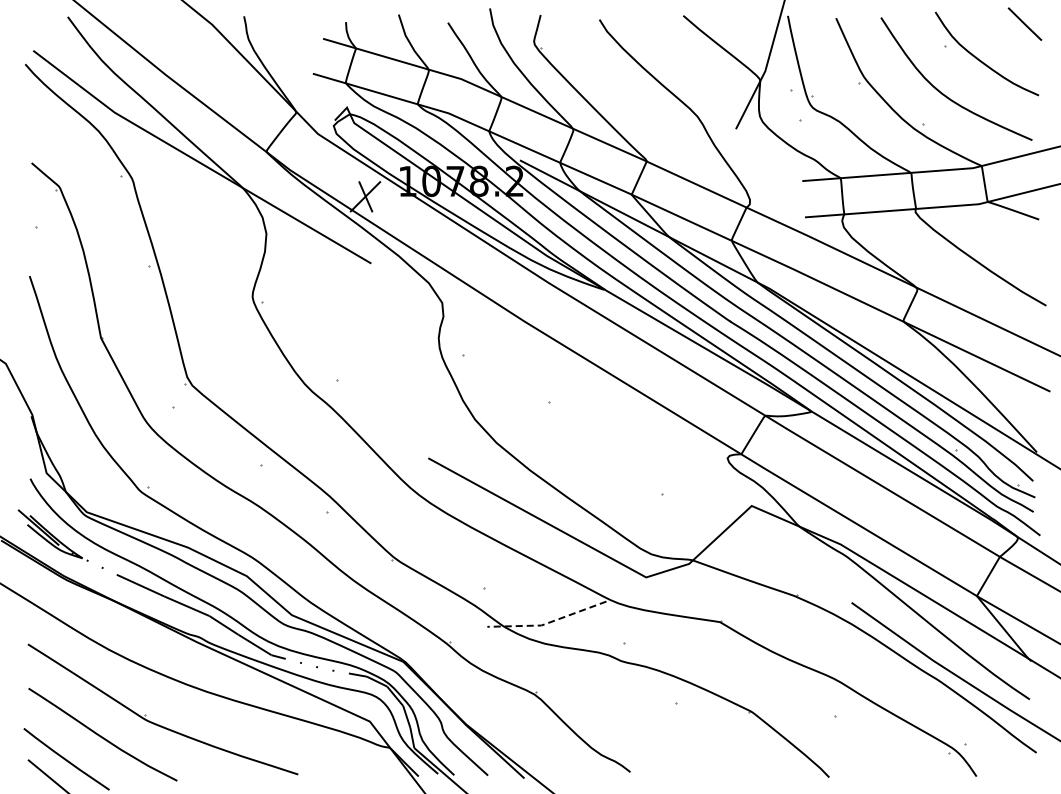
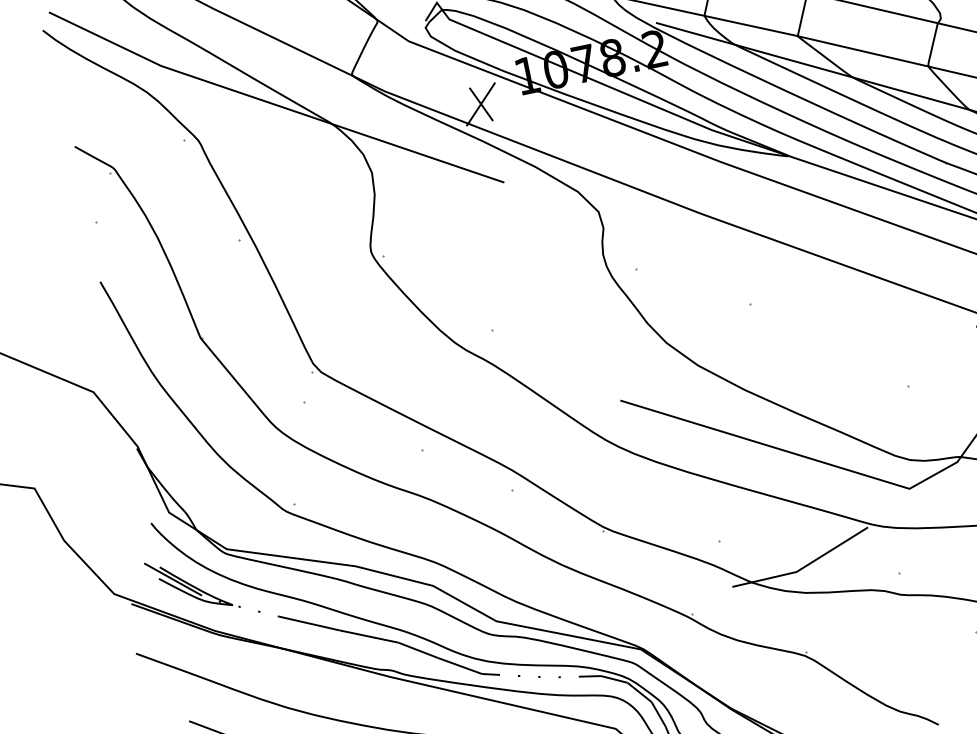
line: (548, 623) -> (804, 567), dashed -> solid

